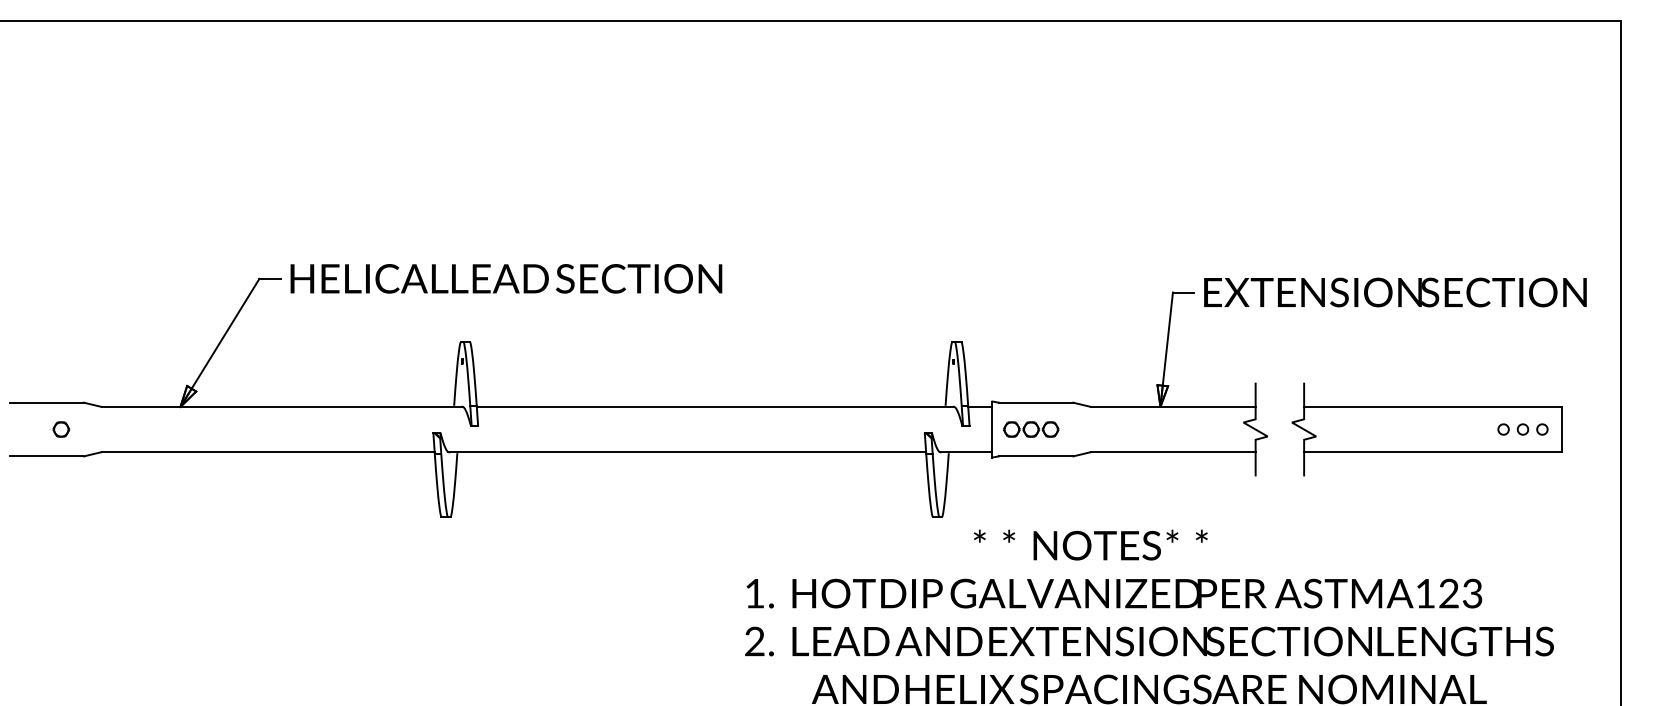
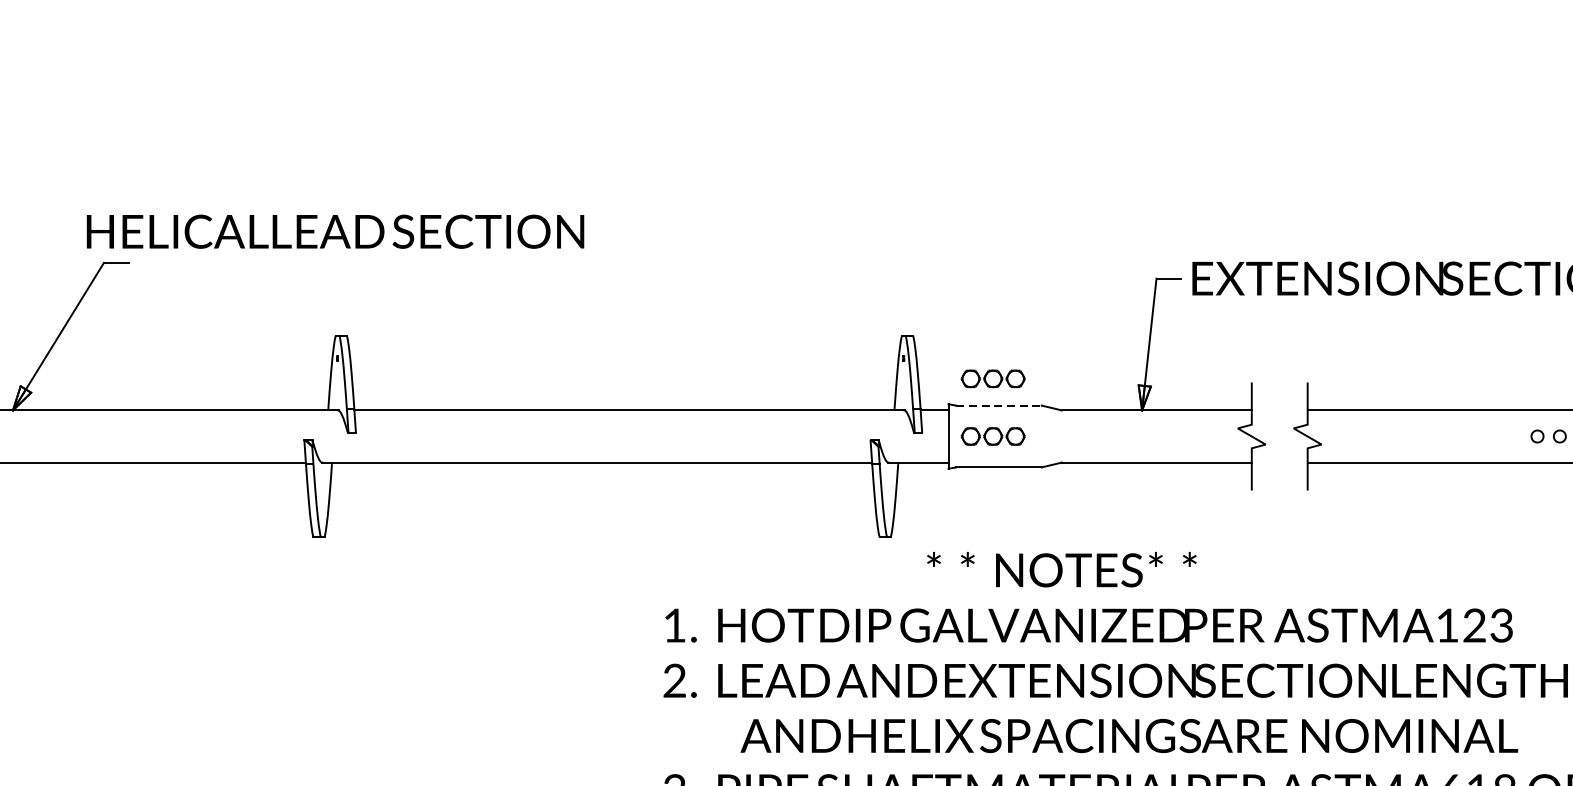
text: (506, 278) -> (335, 231), moved
part: (1031, 379) -> (993, 378), added
line: (1035, 402) -> (998, 405), solid -> dashed

